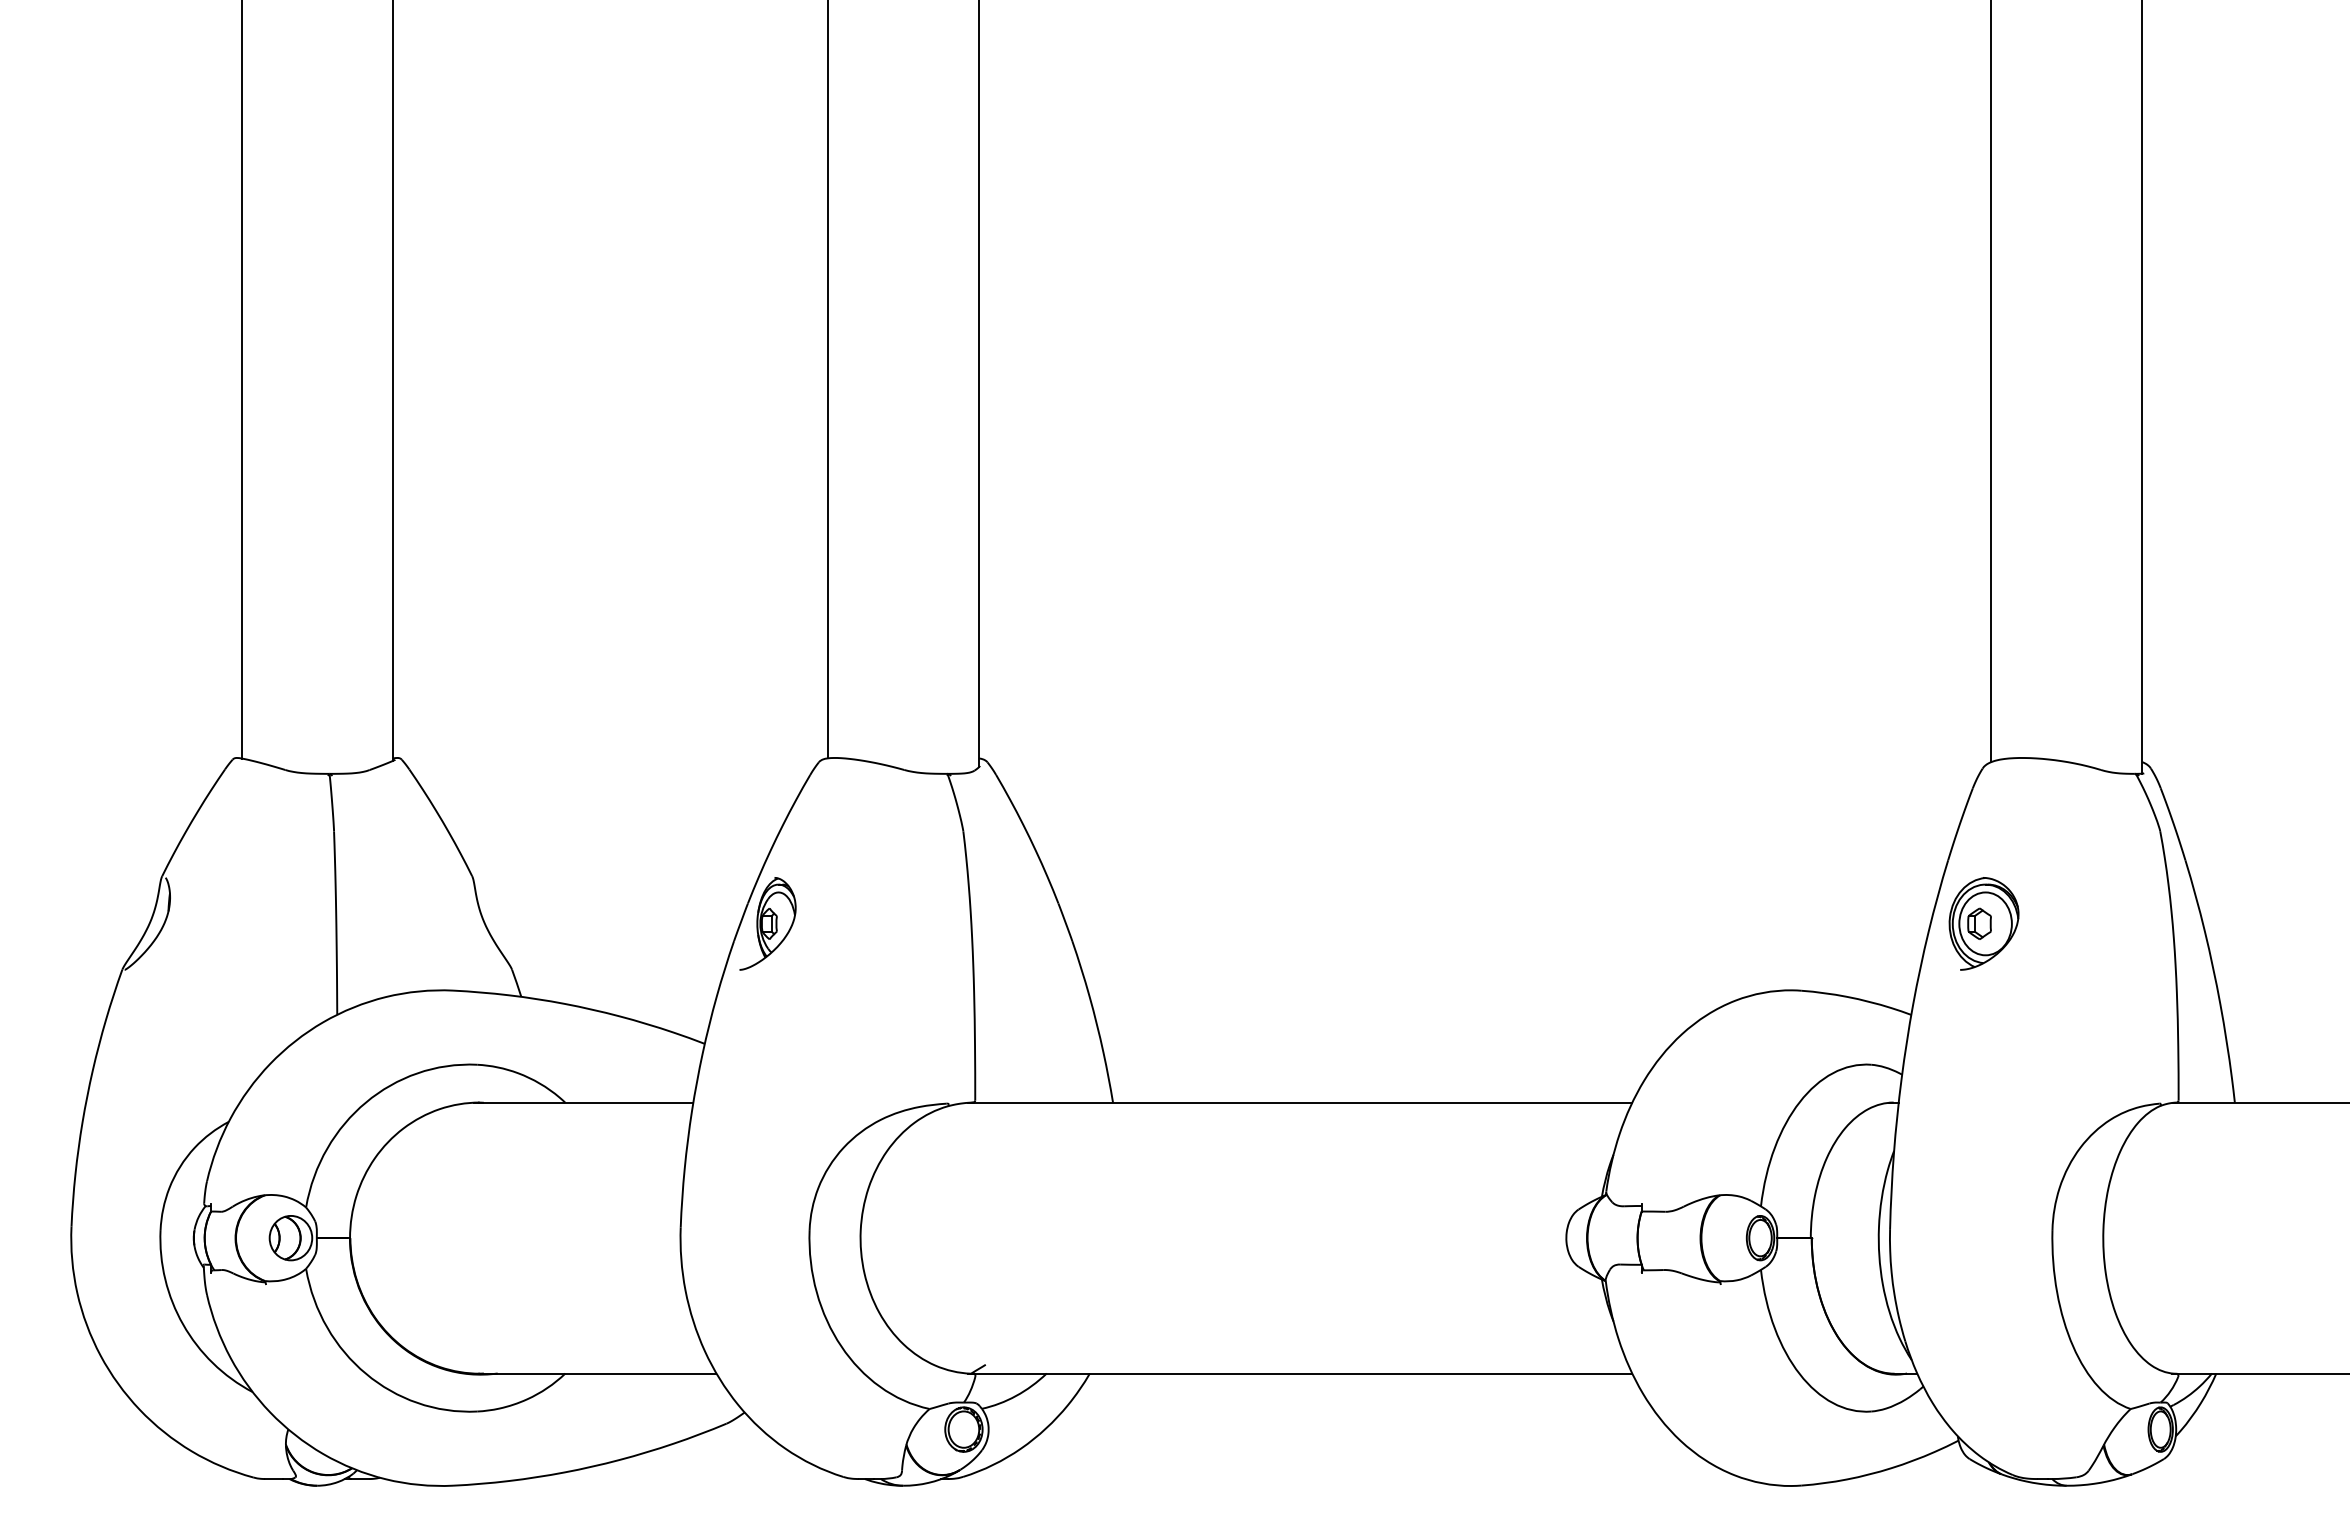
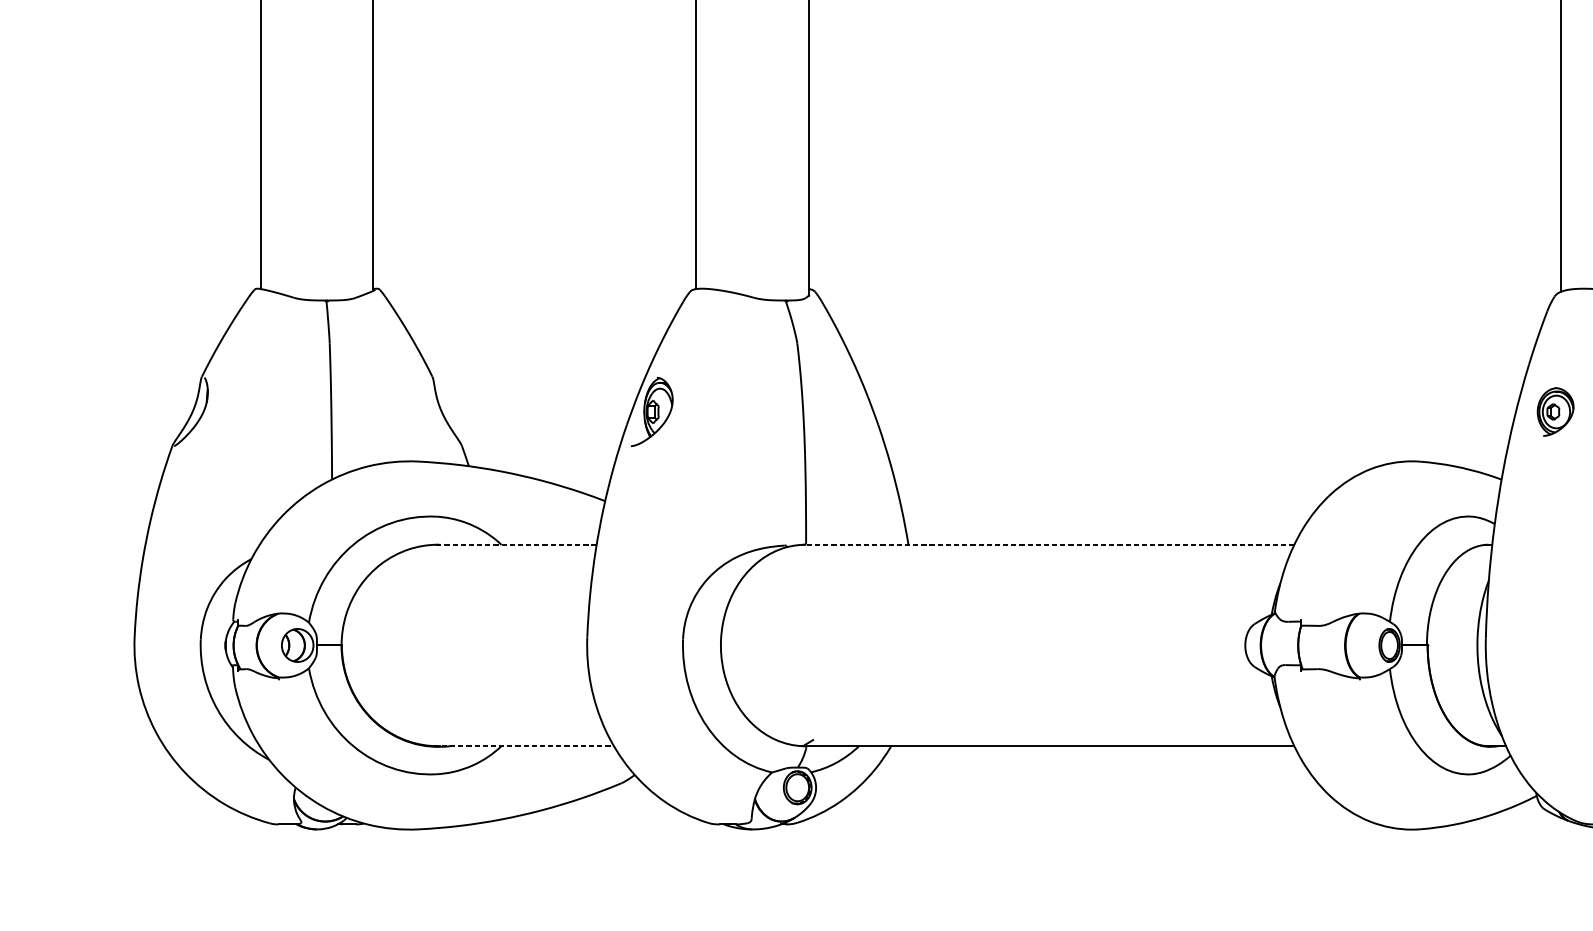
part: (1983, 923) -> (1555, 411), size x0.7
line: (583, 1102) -> (515, 544), solid -> dashed
line: (1300, 1102) -> (1047, 544), solid -> dashed
line: (595, 1373) -> (523, 746), solid -> dashed

